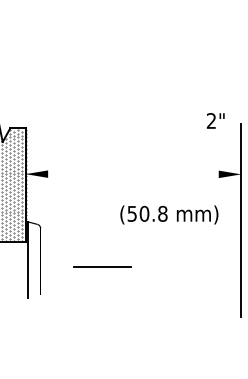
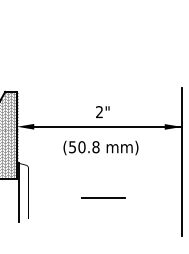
text: (215, 120) -> (102, 111), moved
line: (144, 174) -> (107, 127), added
text: (169, 214) -> (101, 147), moved
line: (102, 266) -> (103, 197), moved

